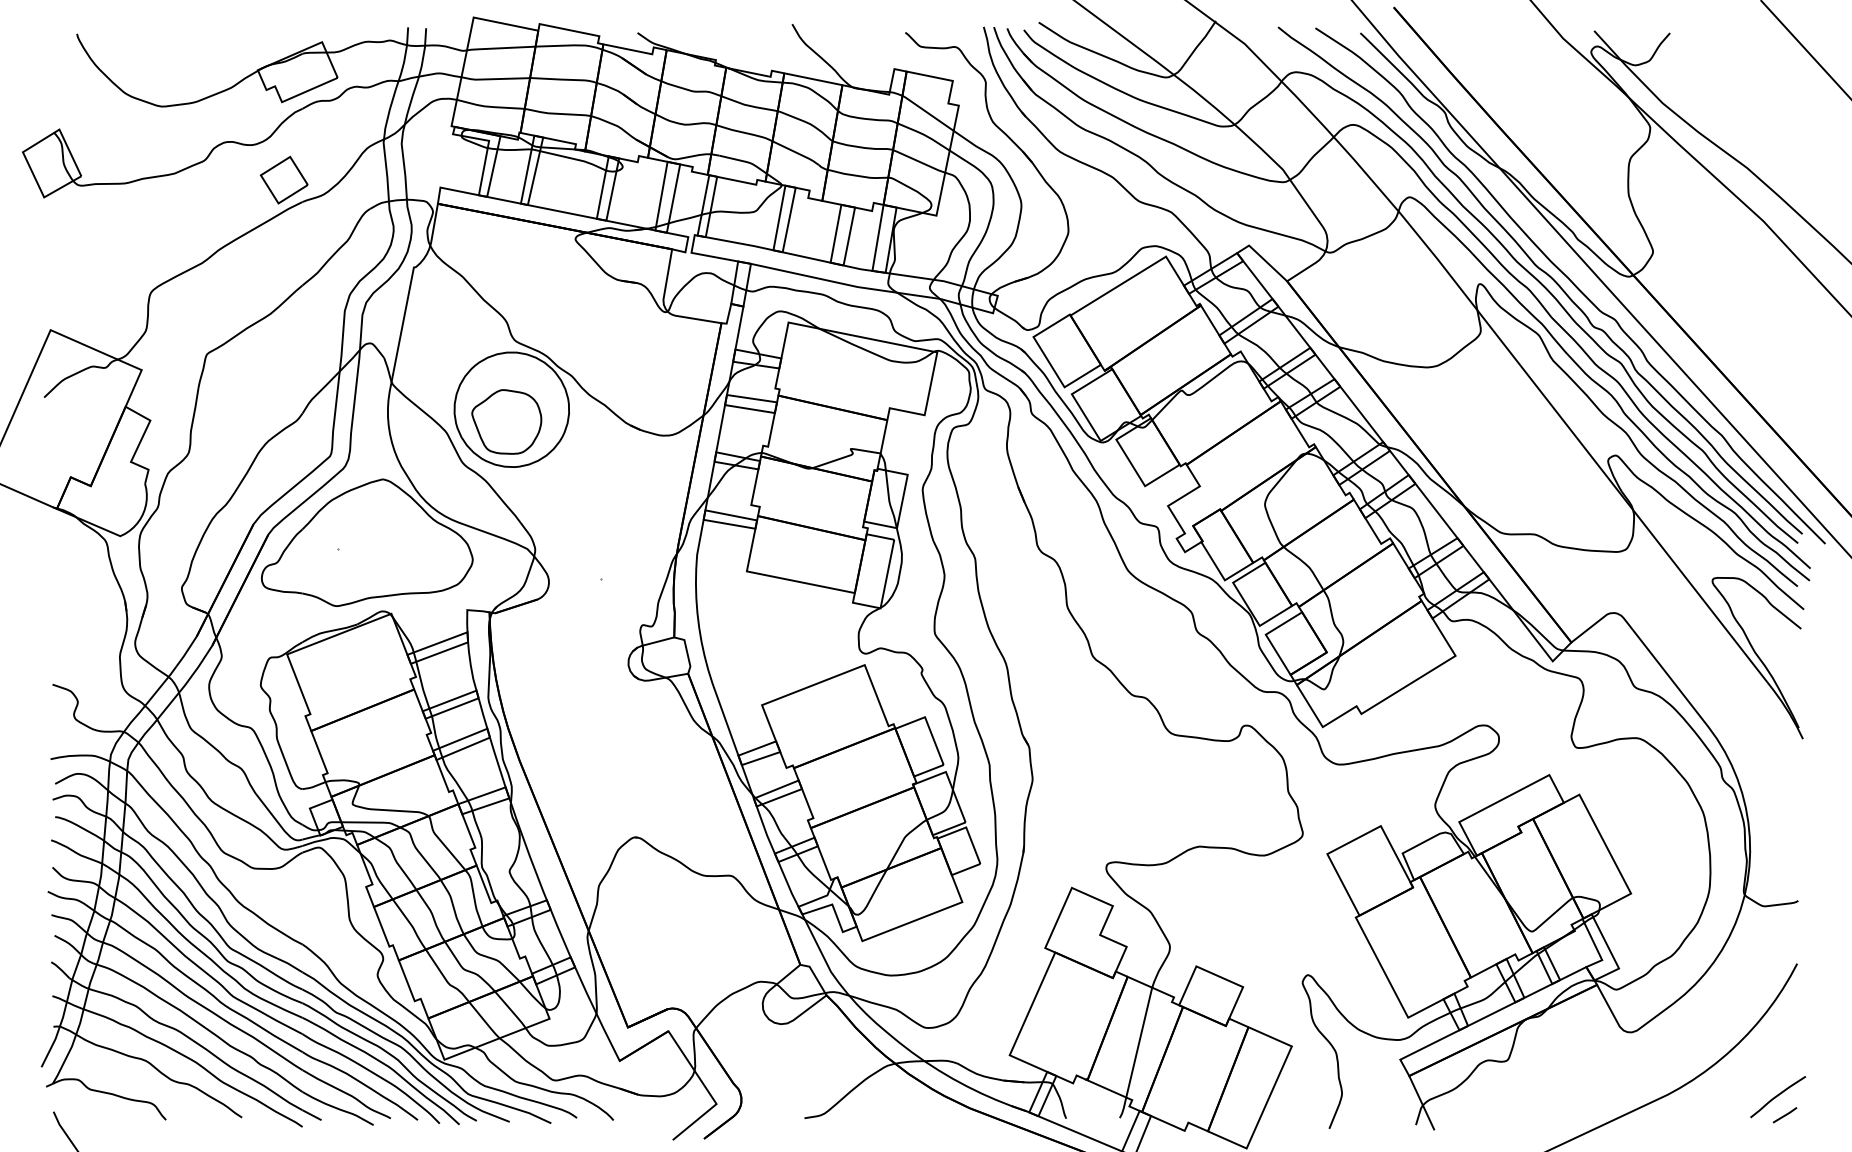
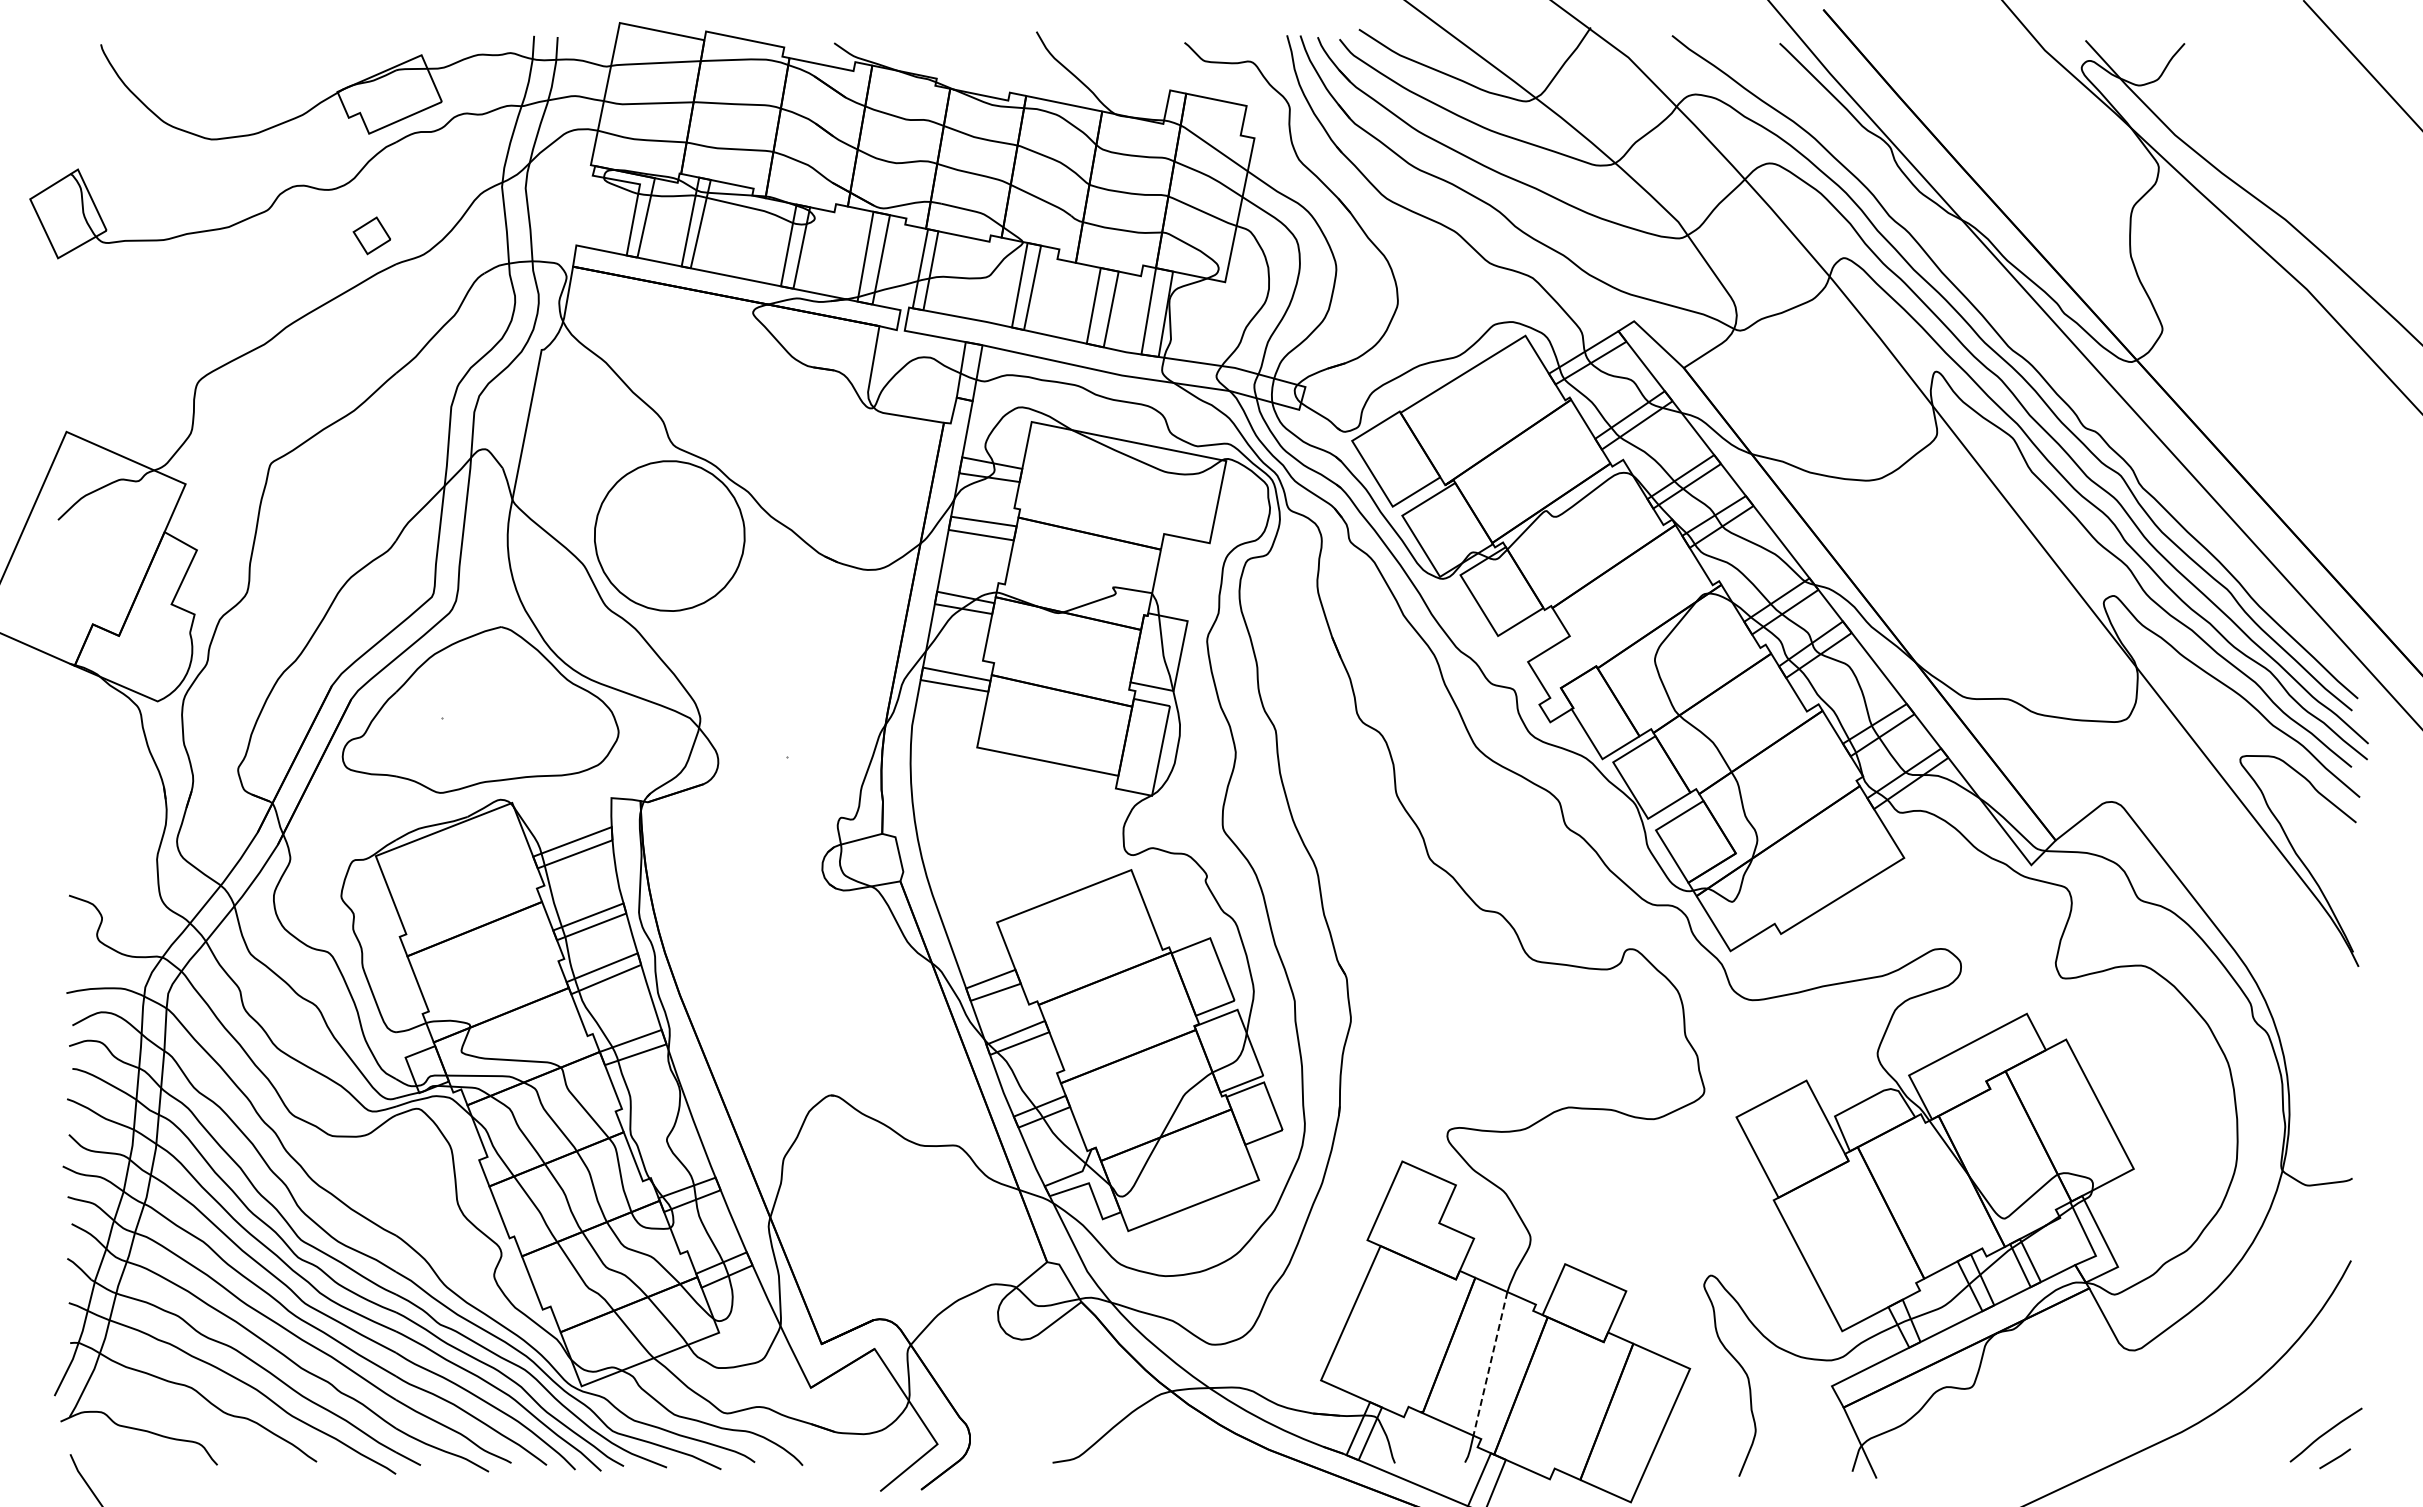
part: (283, 179) -> (371, 235), size x0.6
curve: (1572, 283) -> (2056, 370), removed
part: (507, 421) -> (663, 551), removed
line: (1139, 1042) -> (1490, 1363), solid -> dashed

